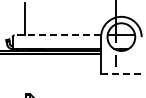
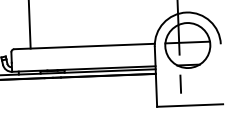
line: (57, 35) -> (83, 46), dashed -> solid
line: (121, 74) -> (190, 106), dashed -> solid

